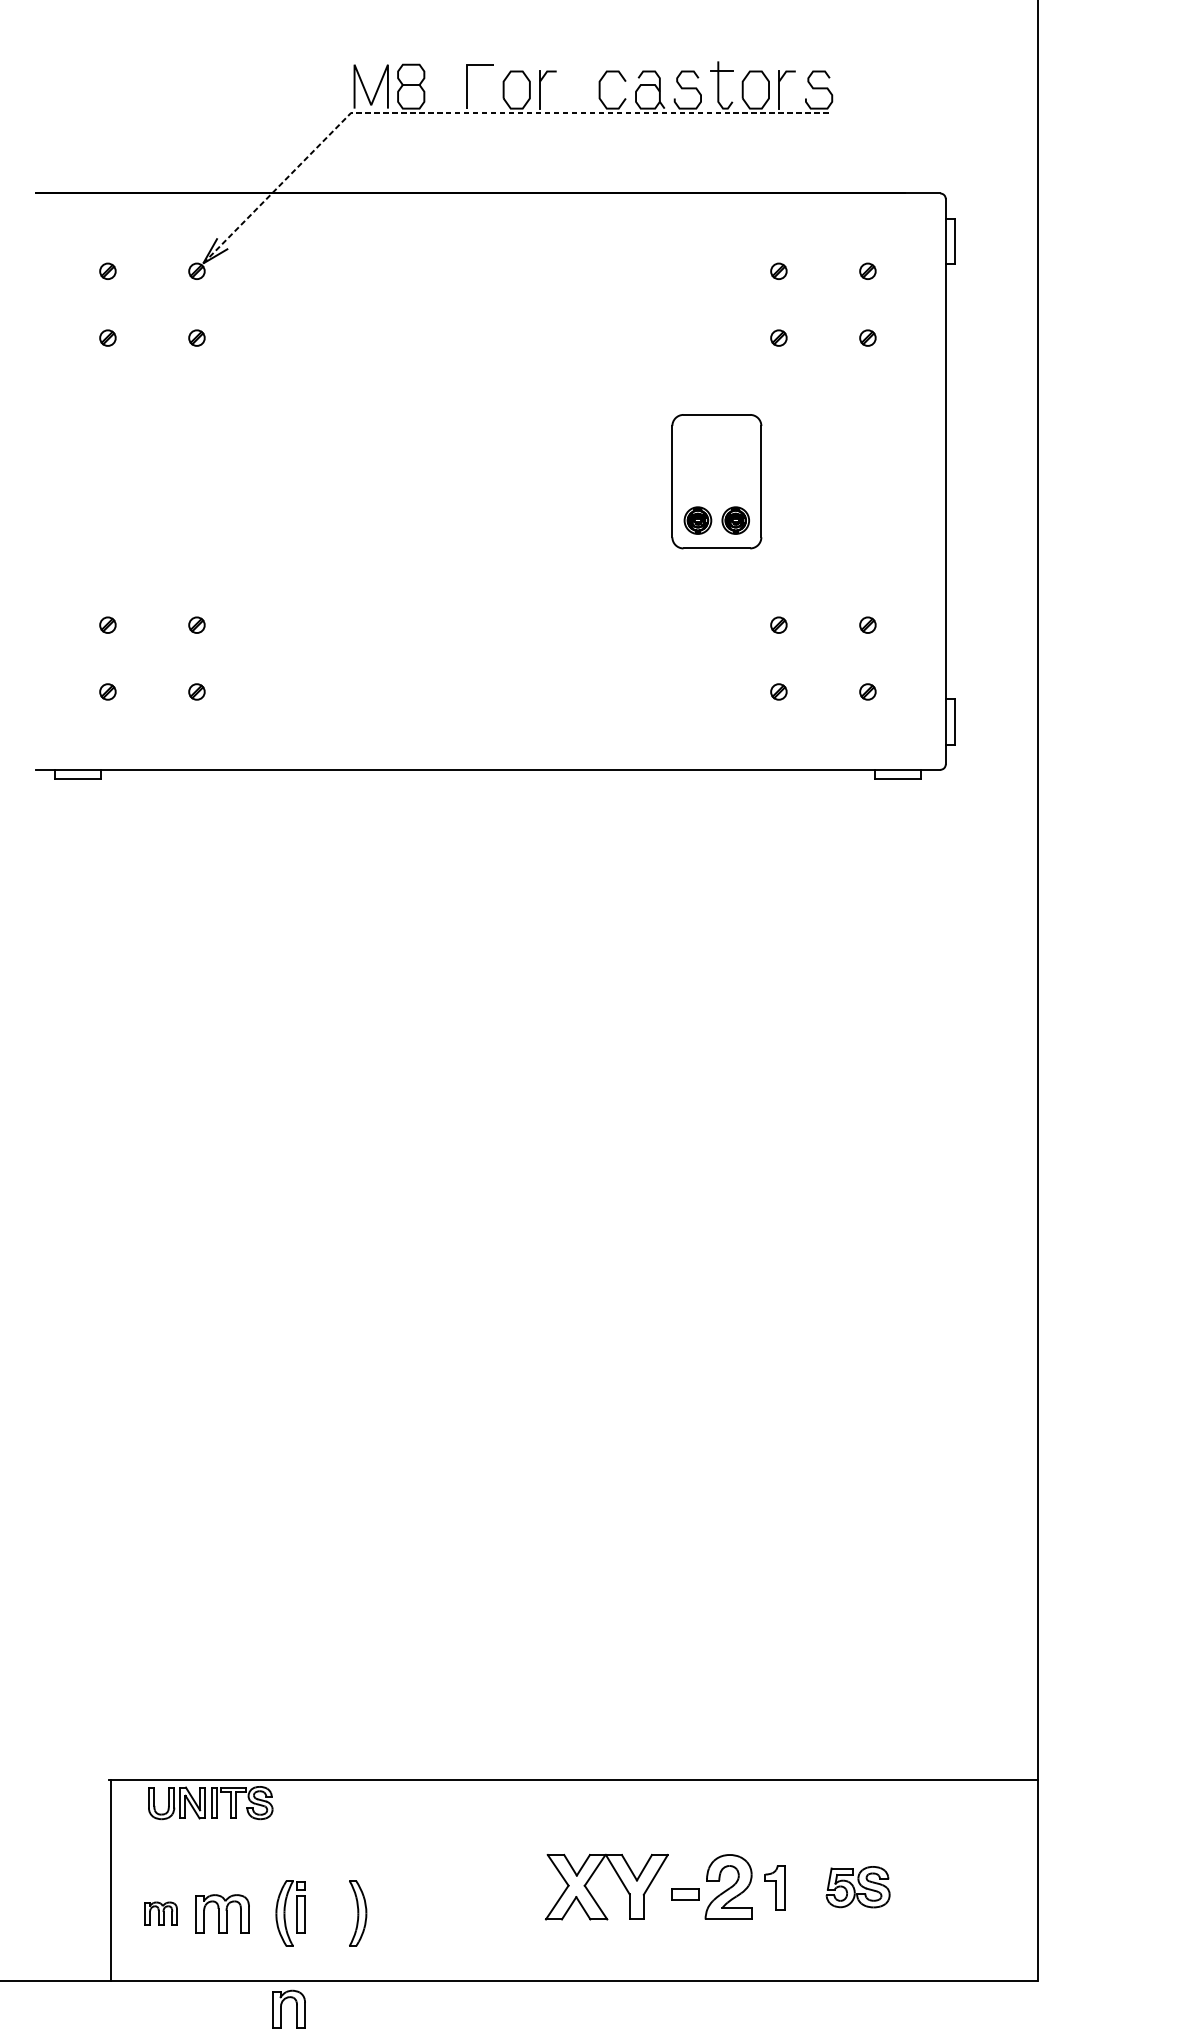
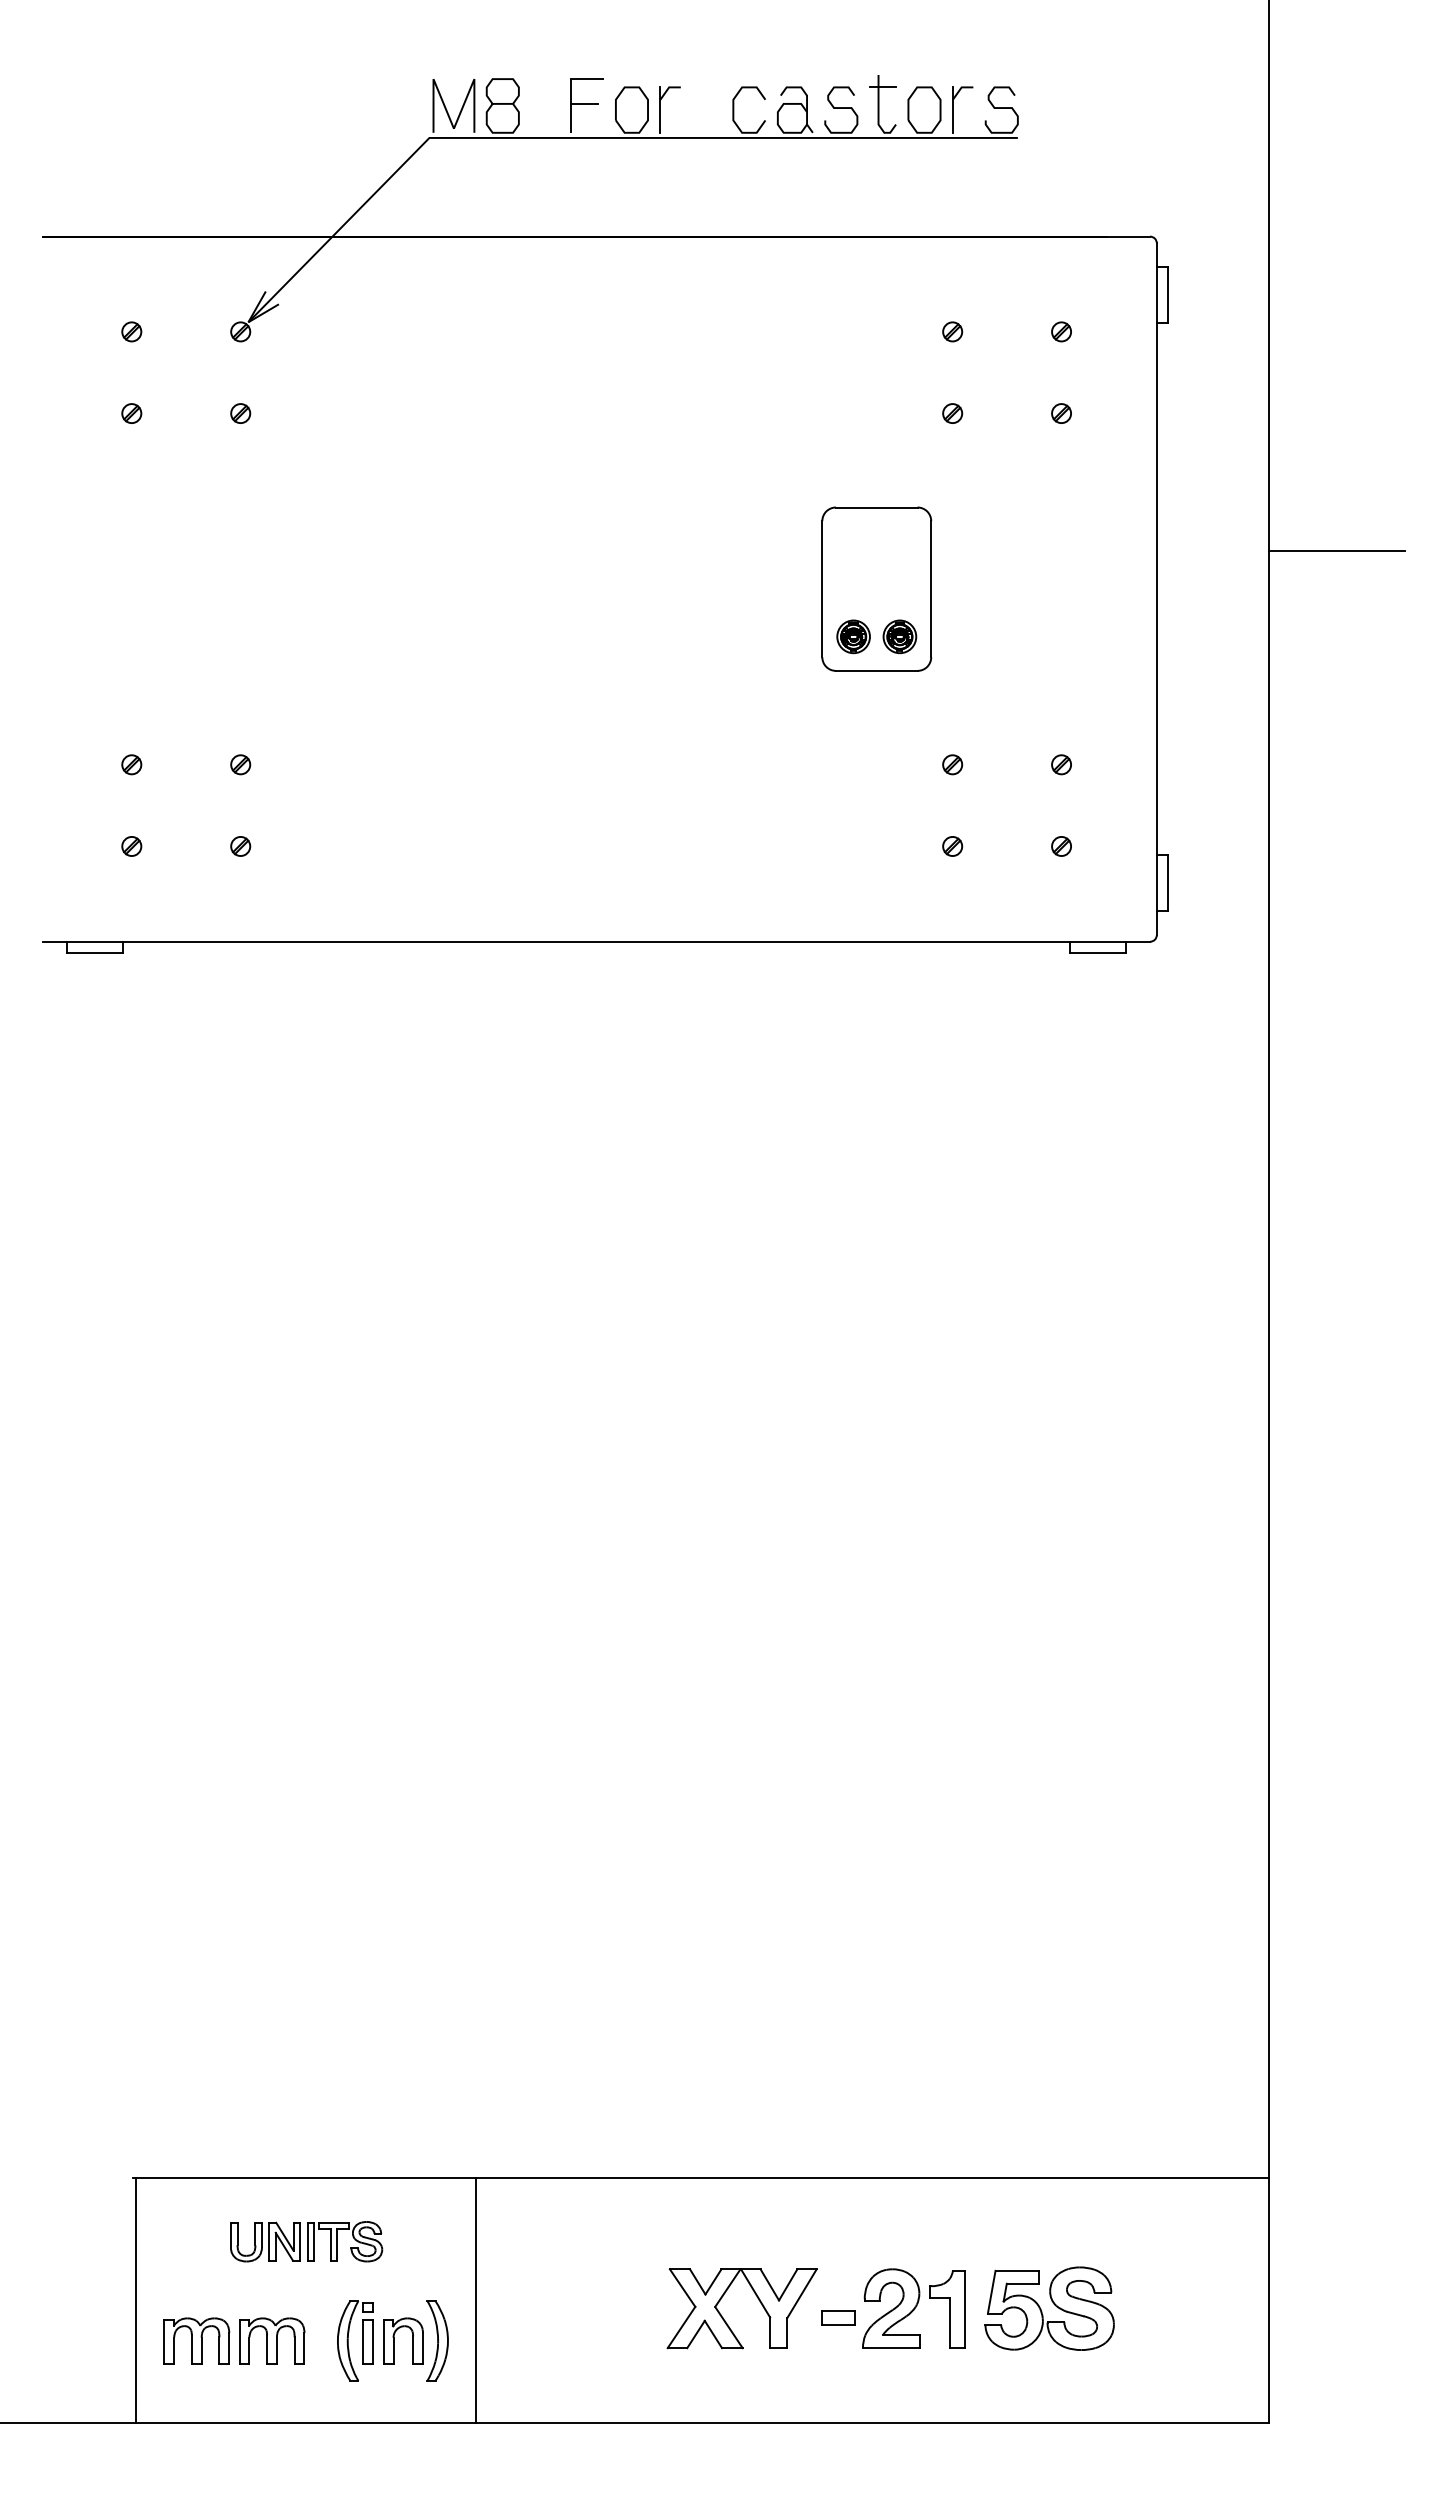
line: (477, 84) -> (584, 103), added
line: (486, 112) -> (594, 137), dashed -> solid
line: (1092, 450) -> (1336, 551), added
part: (210, 1802) -> (306, 2241), moved
line: (388, 1880) -> (475, 2300), added
part: (774, 1887) -> (947, 2309), size x1.43
part: (858, 1887) -> (1049, 2308), size x1.67
part: (160, 1913) -> (196, 2340), size x1.67
part: (281, 2008) -> (394, 2340), moved

